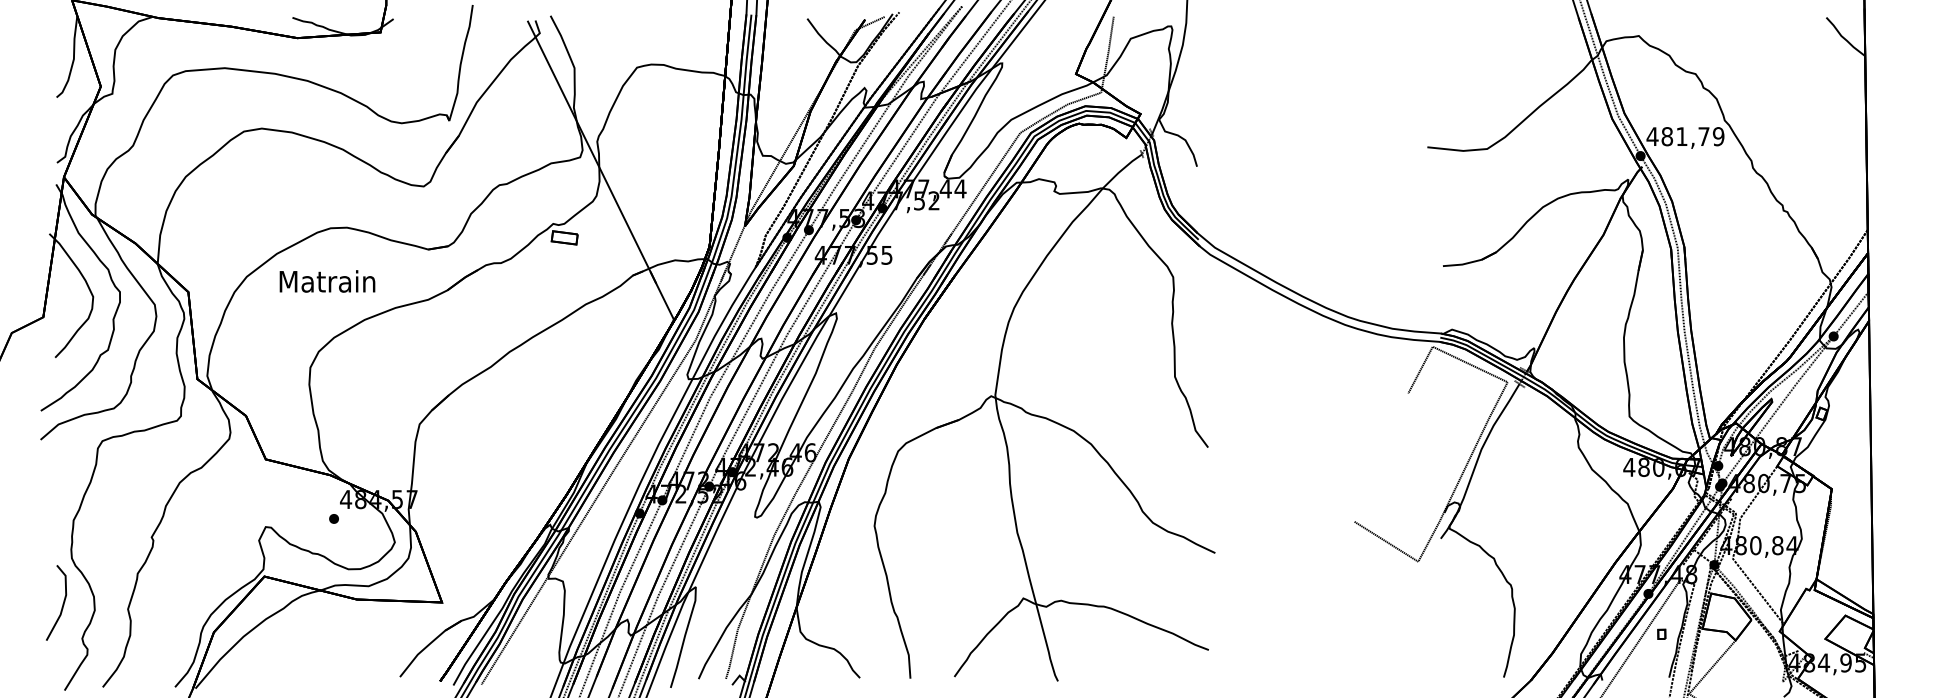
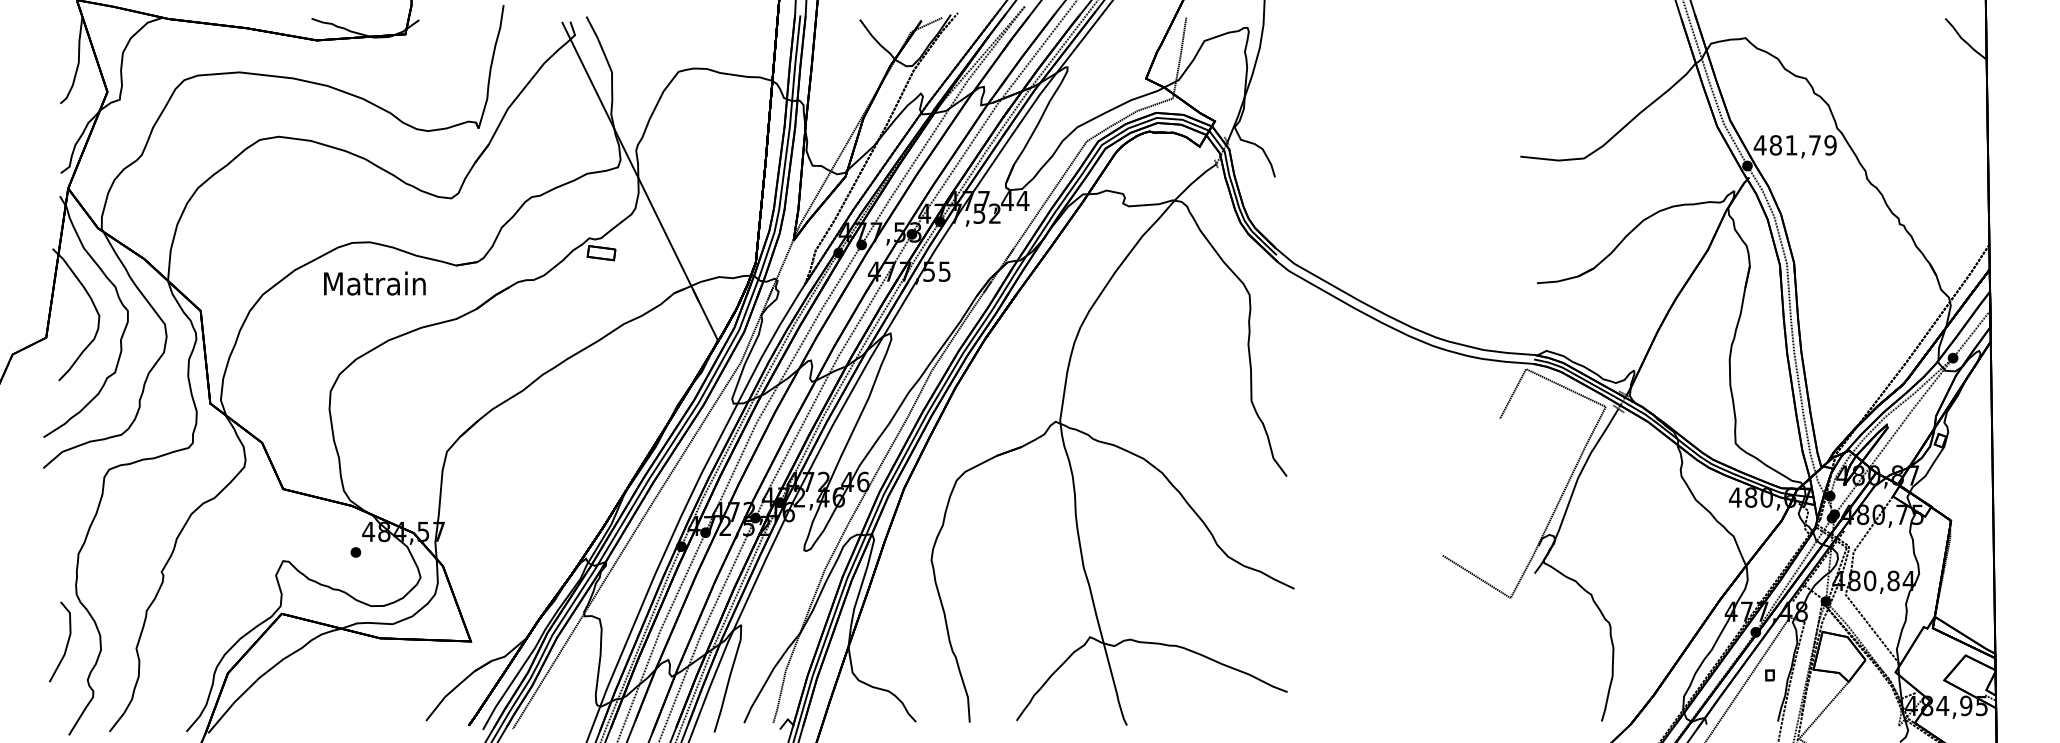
text: (327, 281) -> (374, 283), moved

